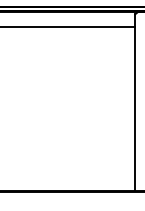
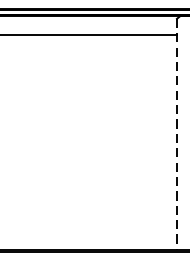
line: (135, 103) -> (177, 135), solid -> dashed

